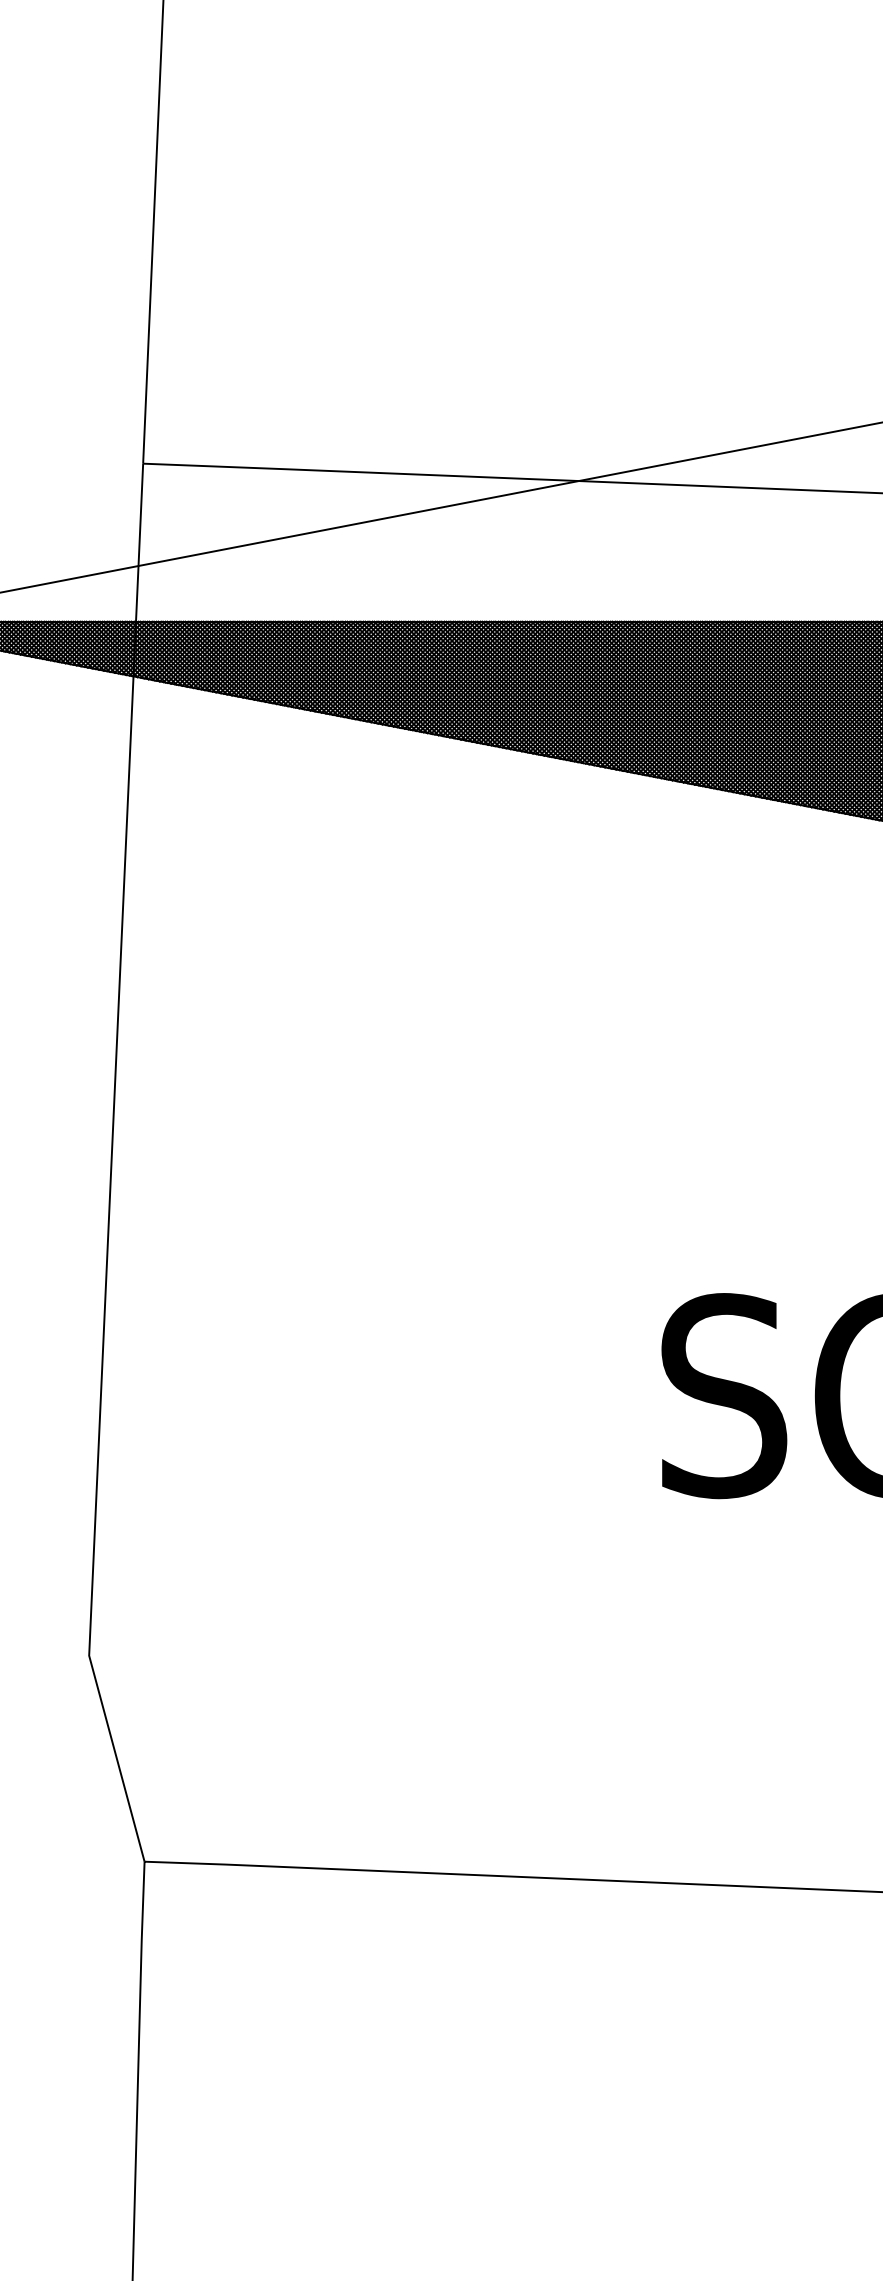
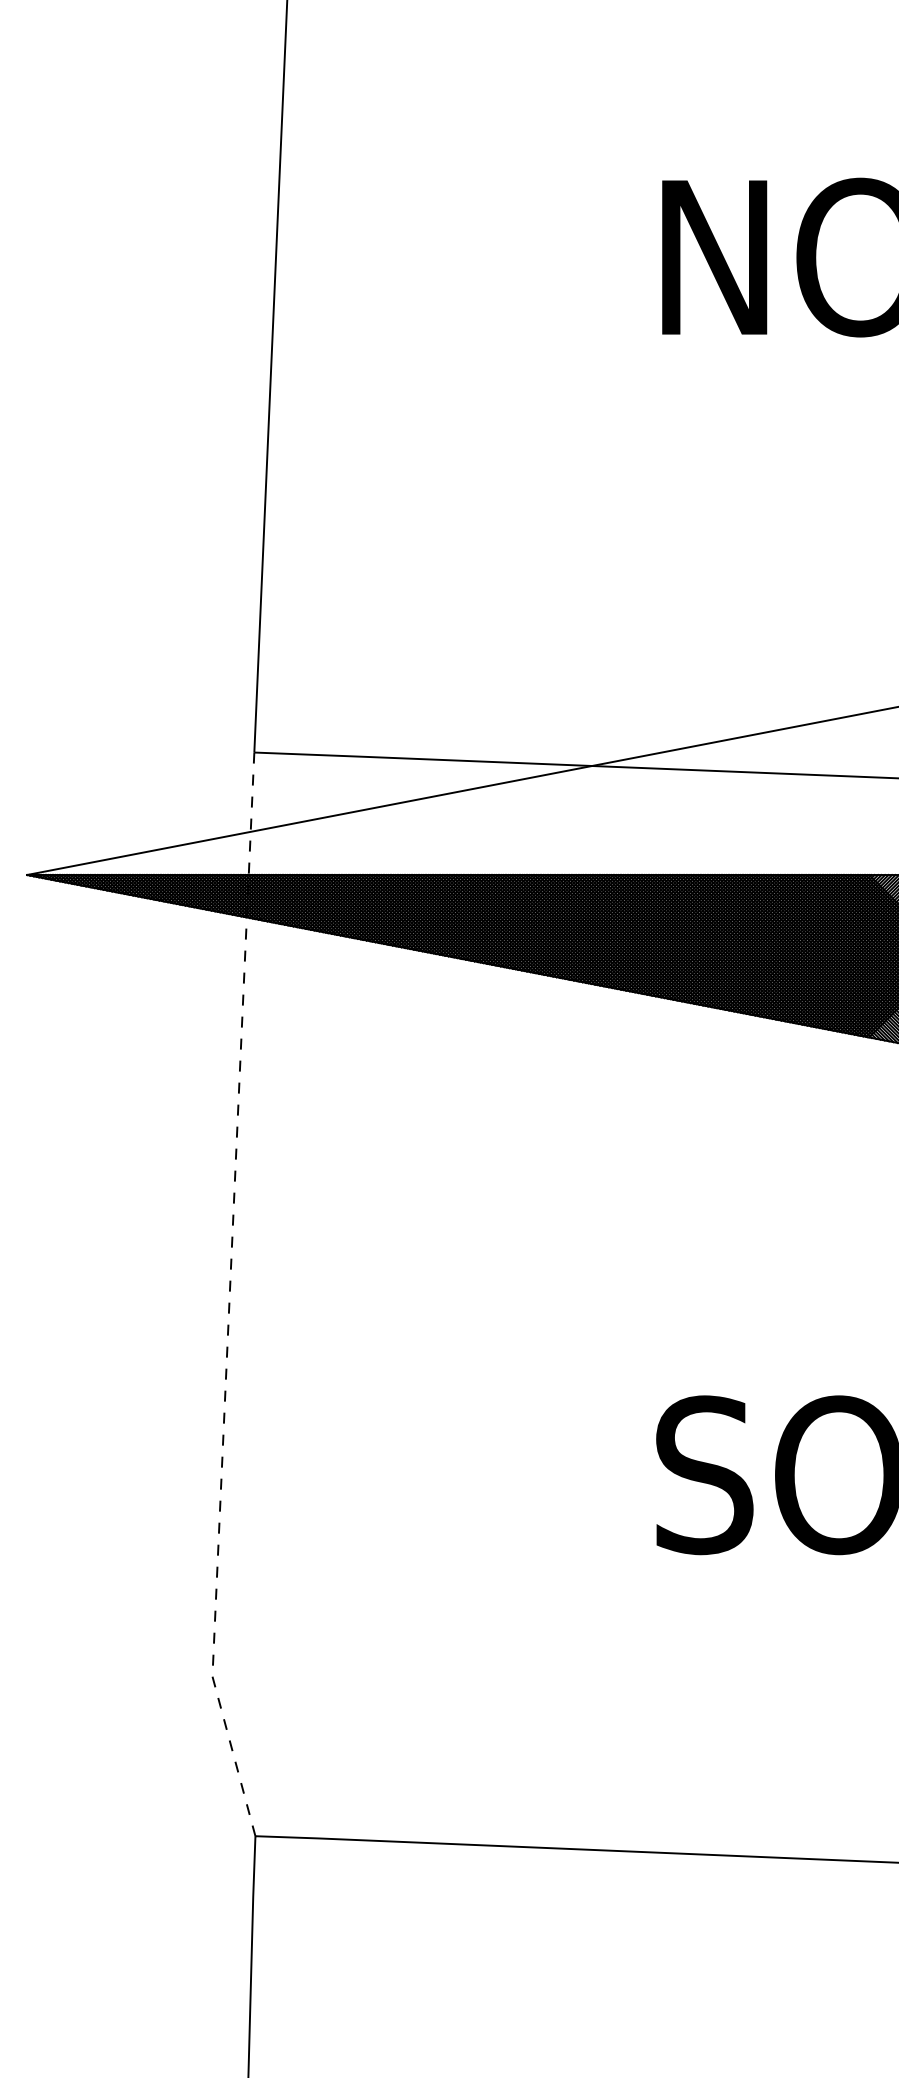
line: (111, 1166) -> (229, 1297), solid -> dashed

